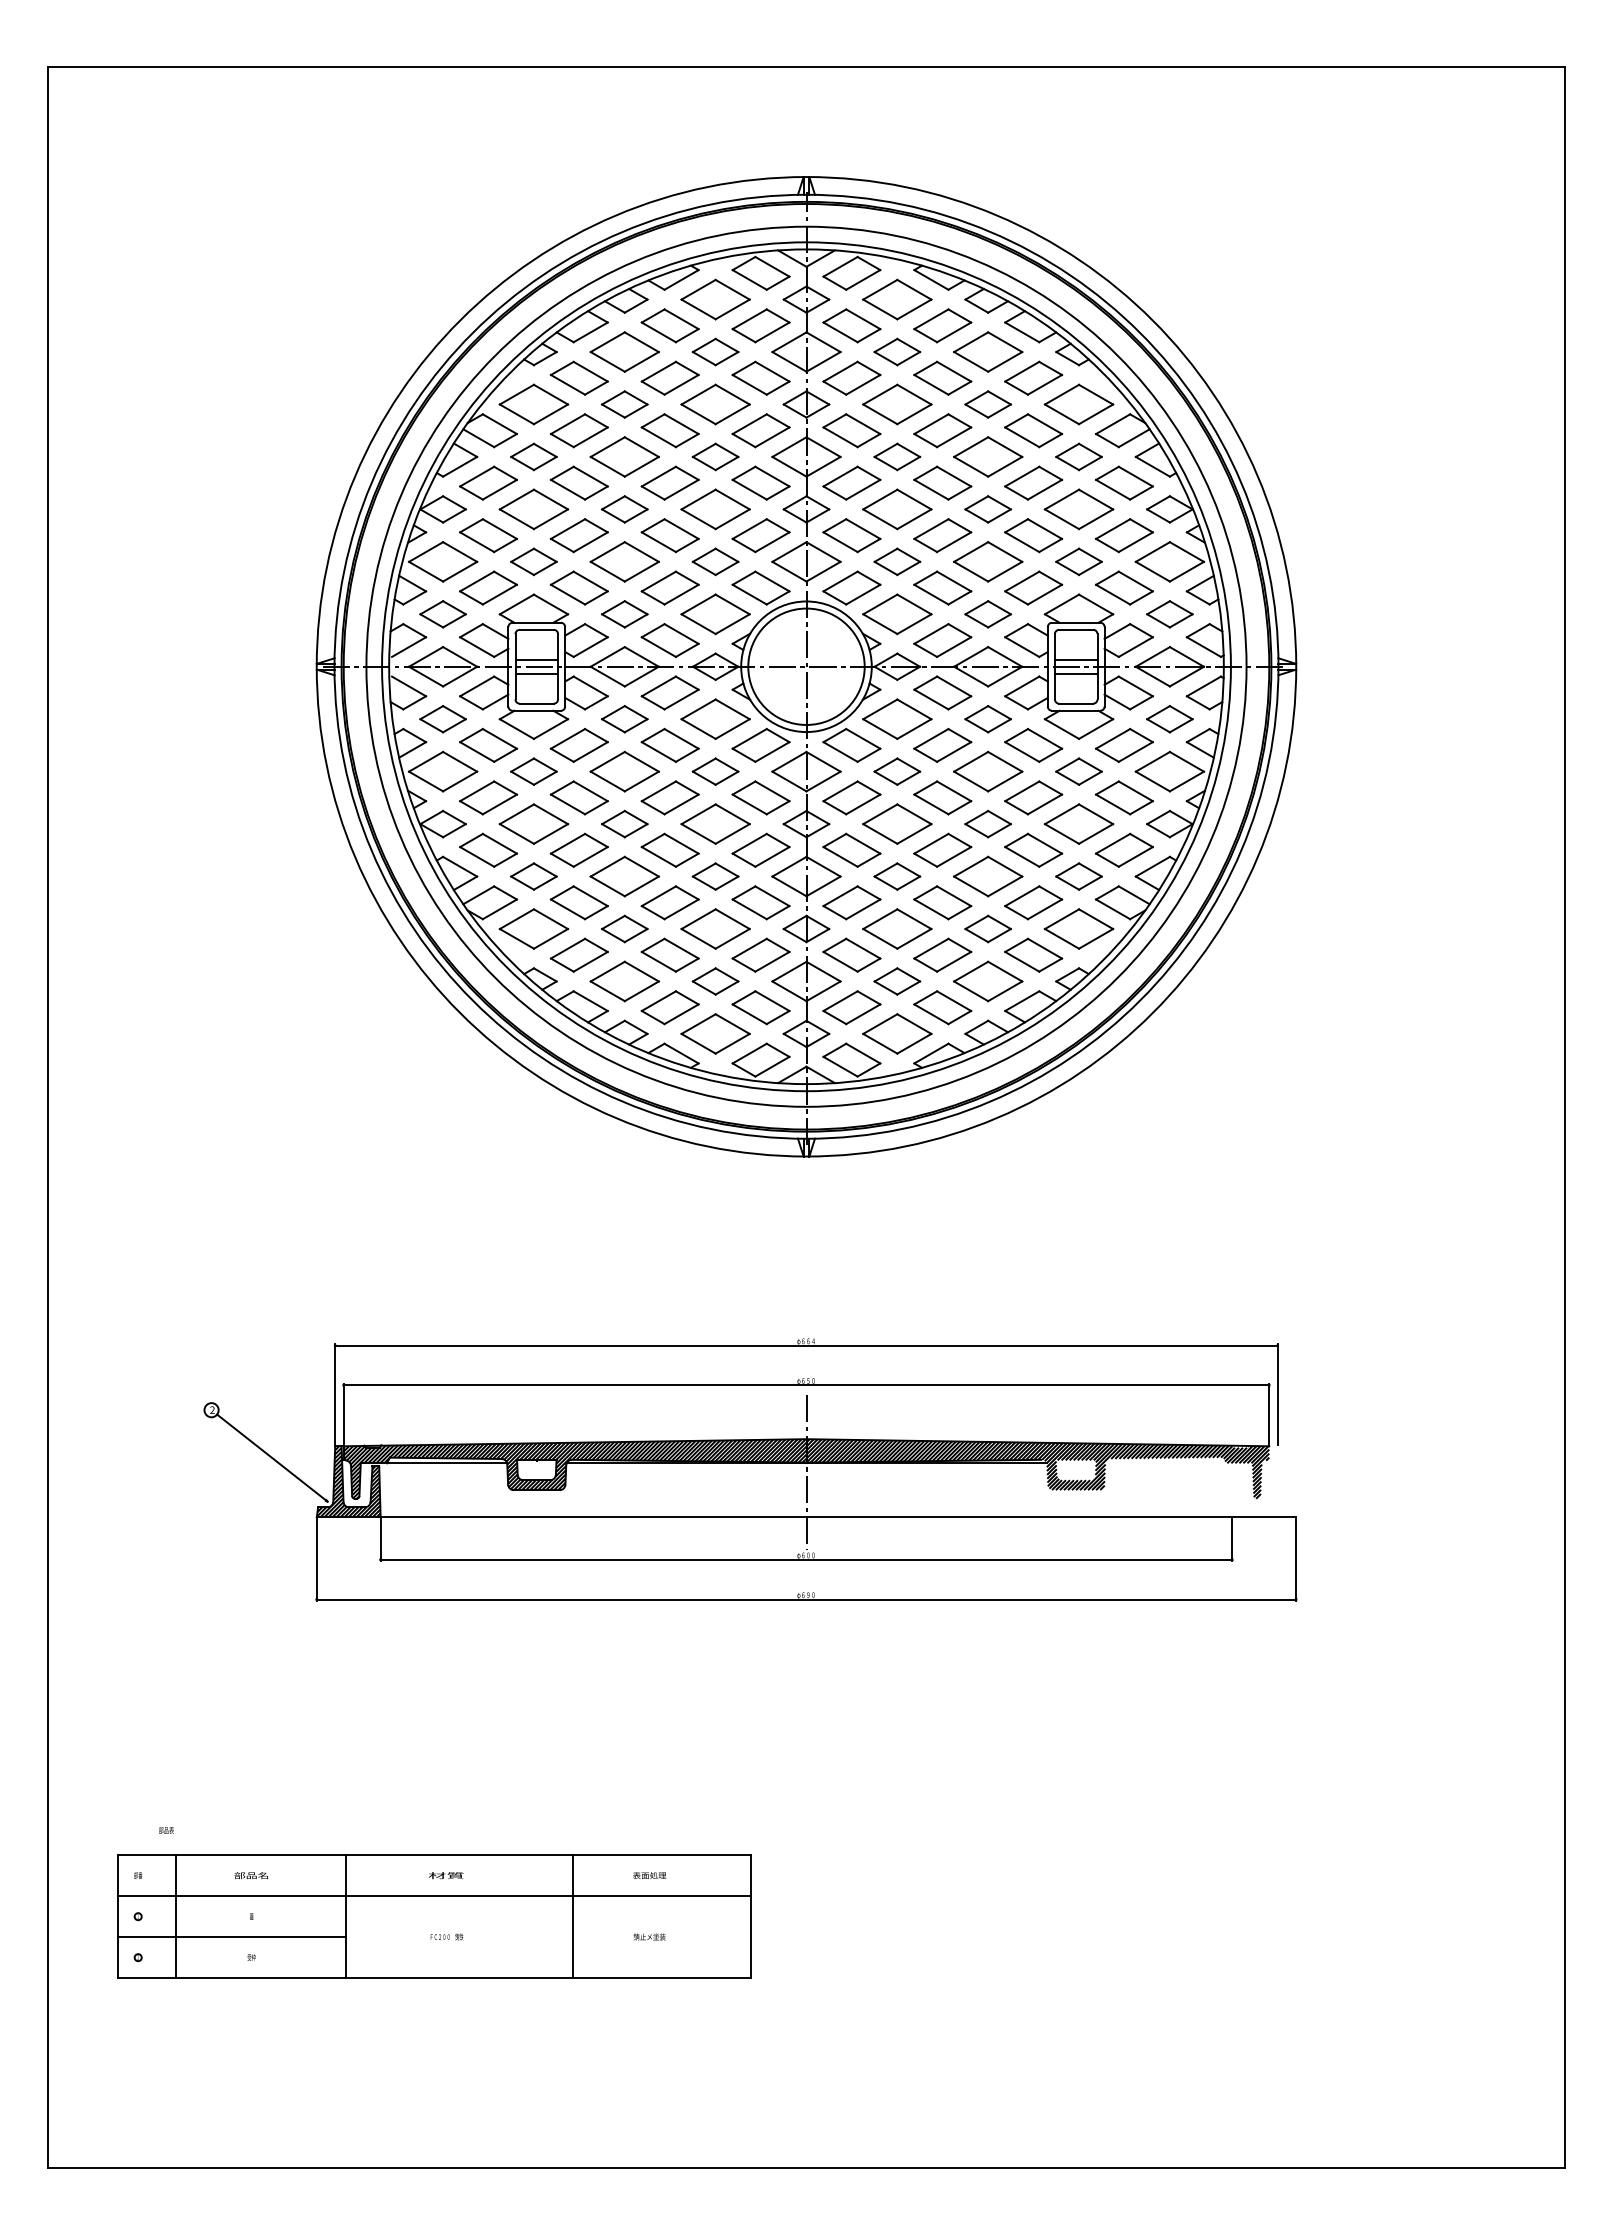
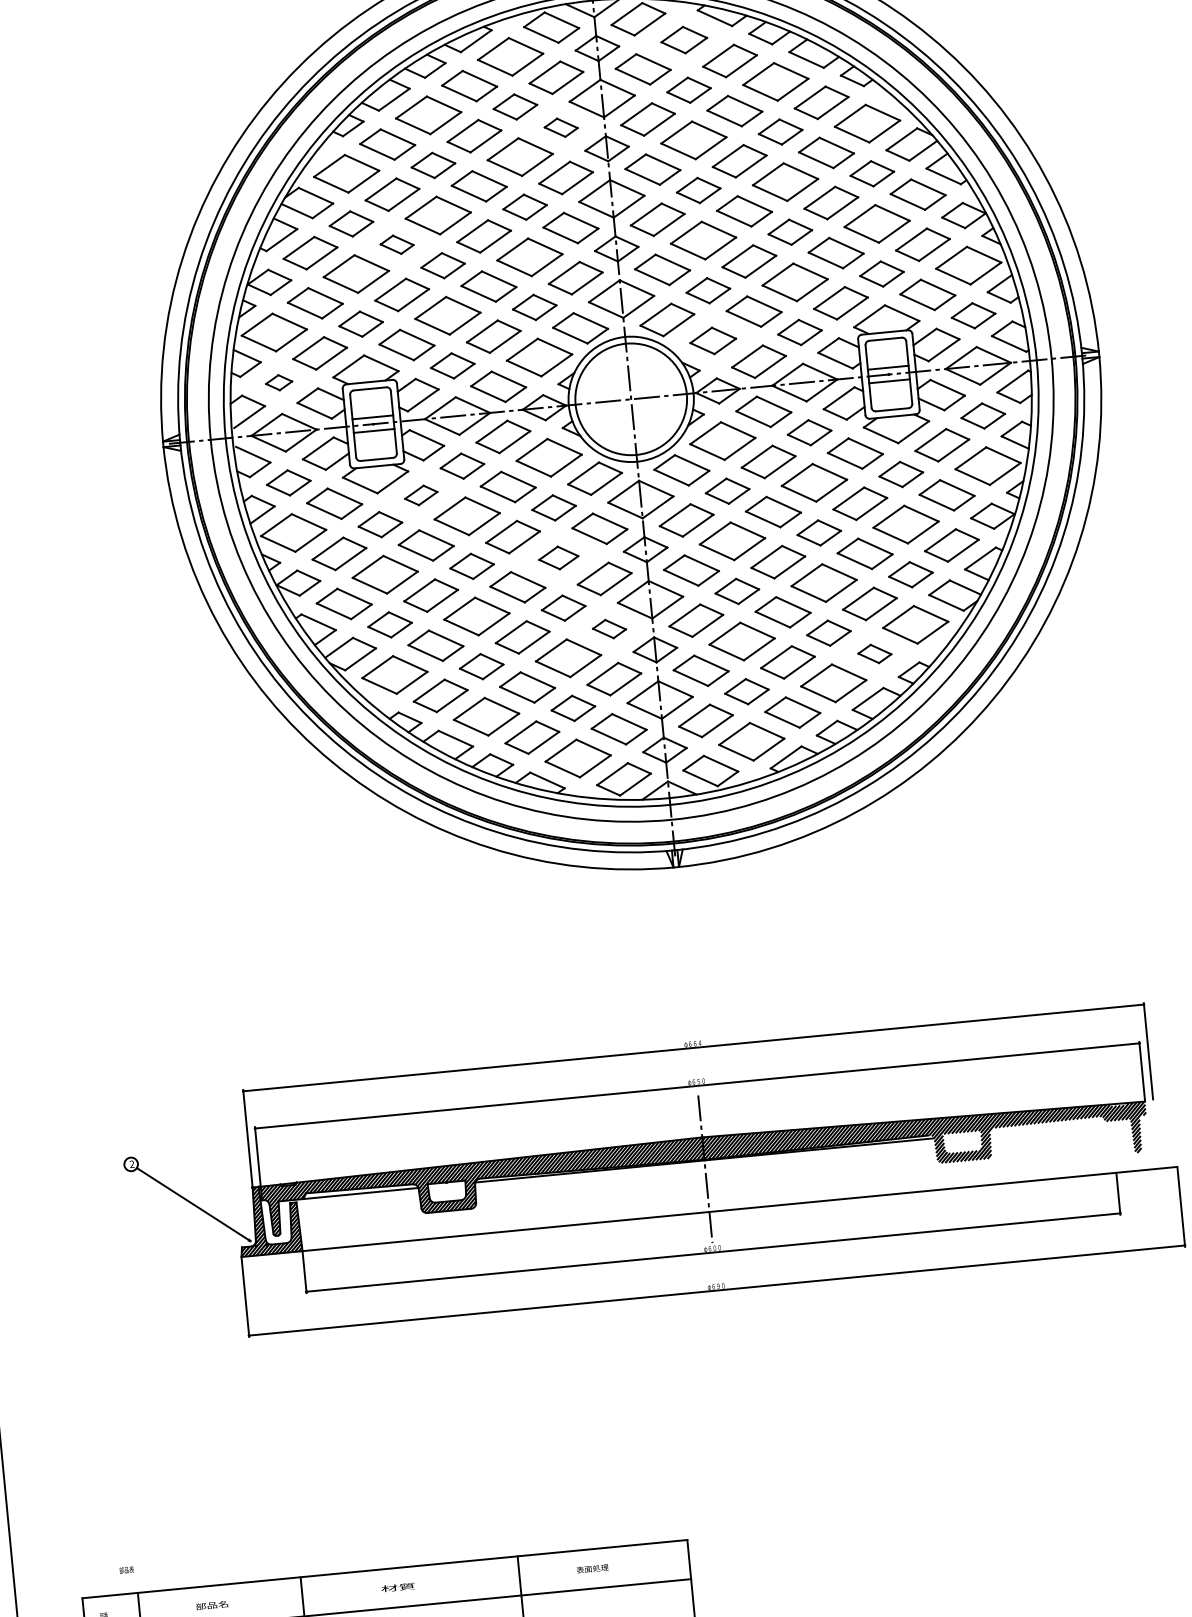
part: (897, 299) -> (684, 40), size x0.7
part: (760, 377) -> (560, 127), size x0.6
part: (578, 482) -> (396, 244), size x0.6
part: (442, 614) -> (278, 382), size x0.6
part: (897, 614) -> (713, 341), size x0.7
part: (578, 745) -> (420, 495), size x0.6
part: (715, 823) -> (558, 557), size x0.6
part: (760, 902) -> (608, 628), size x0.6
part: (1033, 954) -> (874, 653), size x0.6

